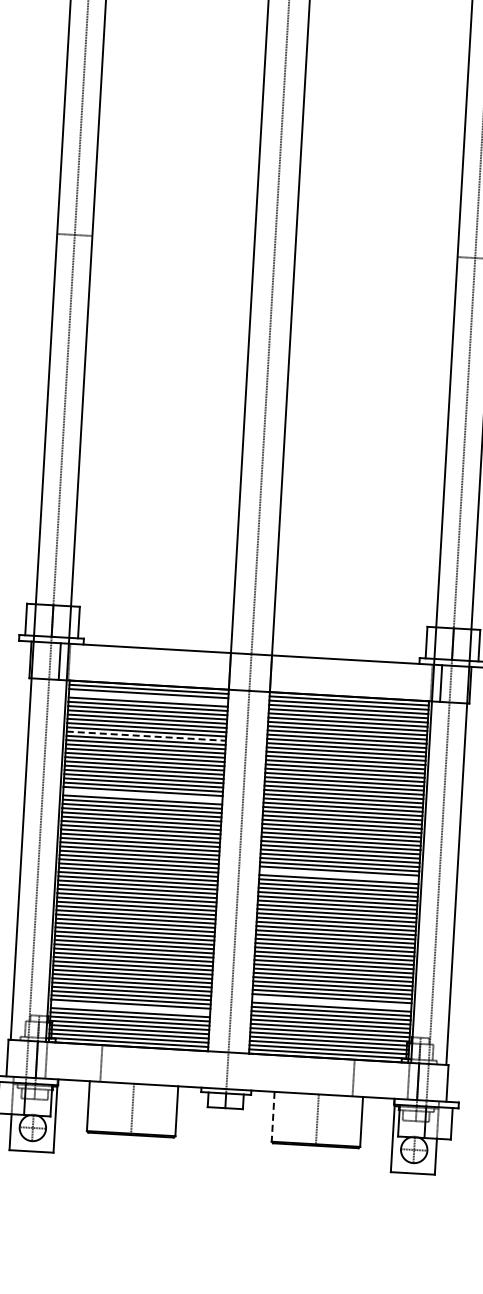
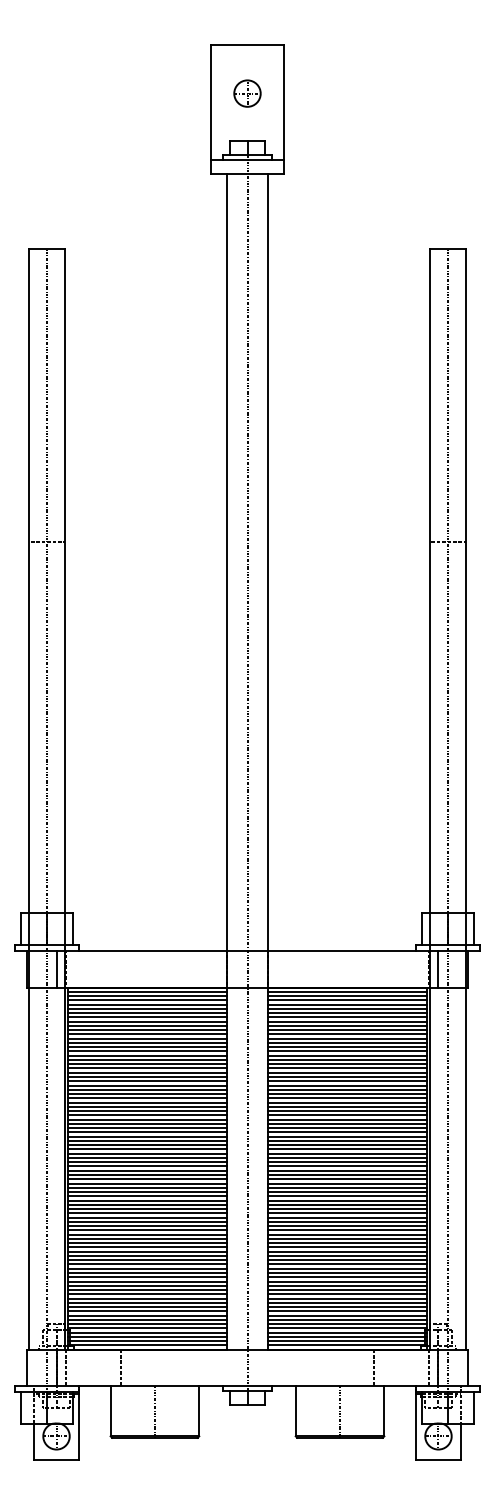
line: (147, 698) -> (146, 1000), added
line: (146, 736) -> (147, 1038), dashed -> solid
line: (142, 795) -> (146, 1098), added
line: (338, 875) -> (347, 1166), added
line: (331, 1003) -> (347, 1294), added
line: (129, 1008) -> (146, 1311), added
line: (272, 1116) -> (295, 1411), dashed -> solid

